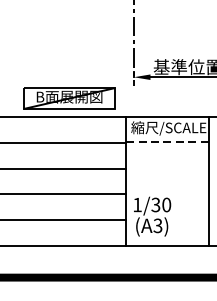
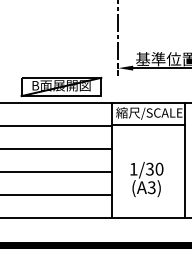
line: (167, 142) -> (148, 125), dashed -> solid
text: (151, 216) -> (146, 179), moved

